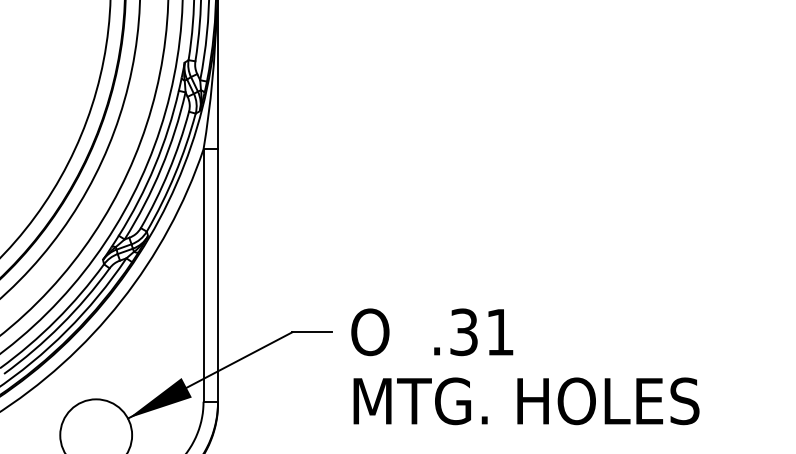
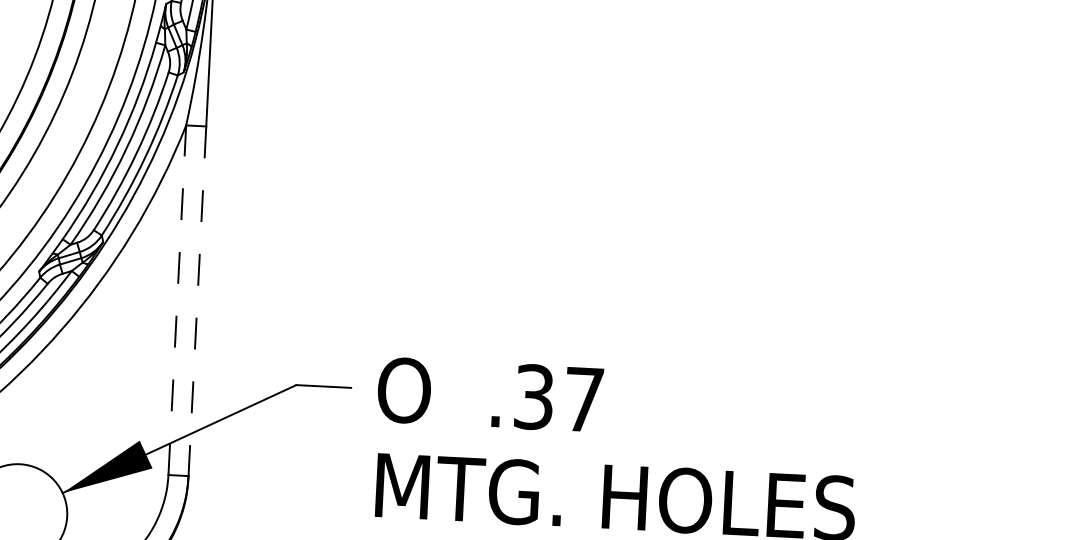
line: (203, 275) -> (177, 300), solid -> dashed
line: (218, 276) -> (197, 302), solid -> dashed
text: (500, 332) -> (584, 400), .31 -> .37

